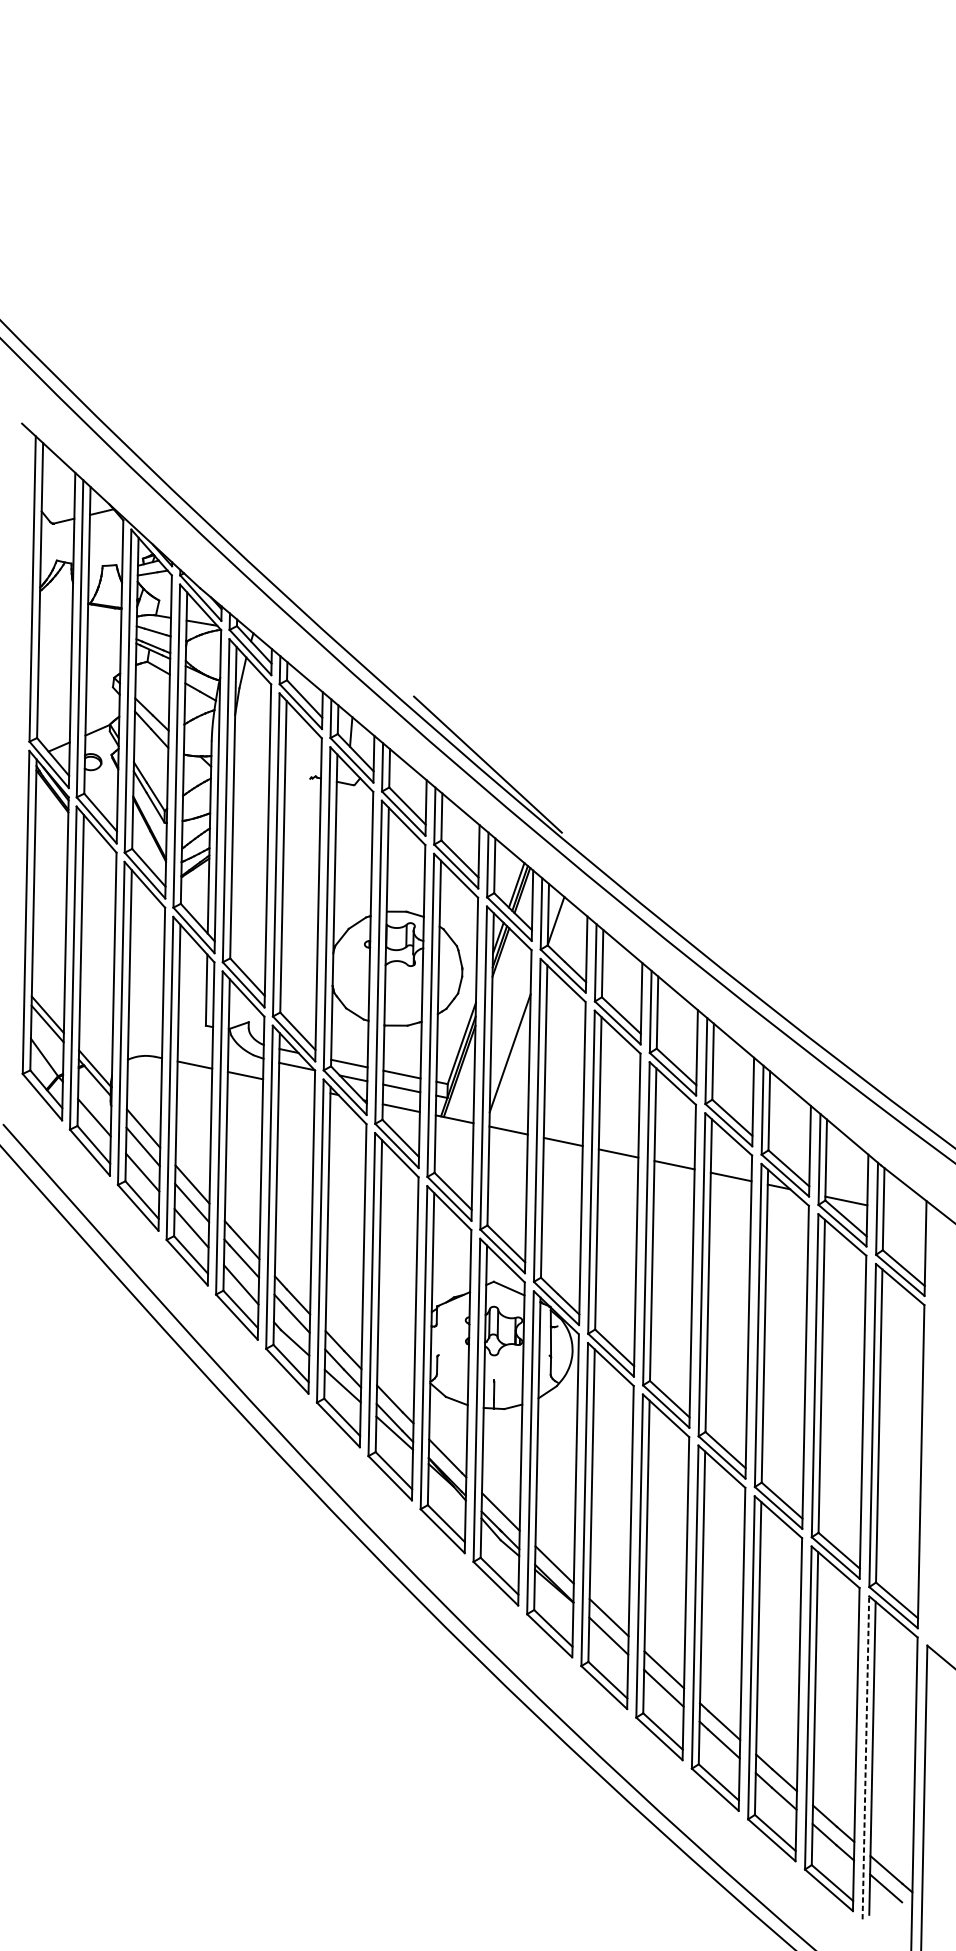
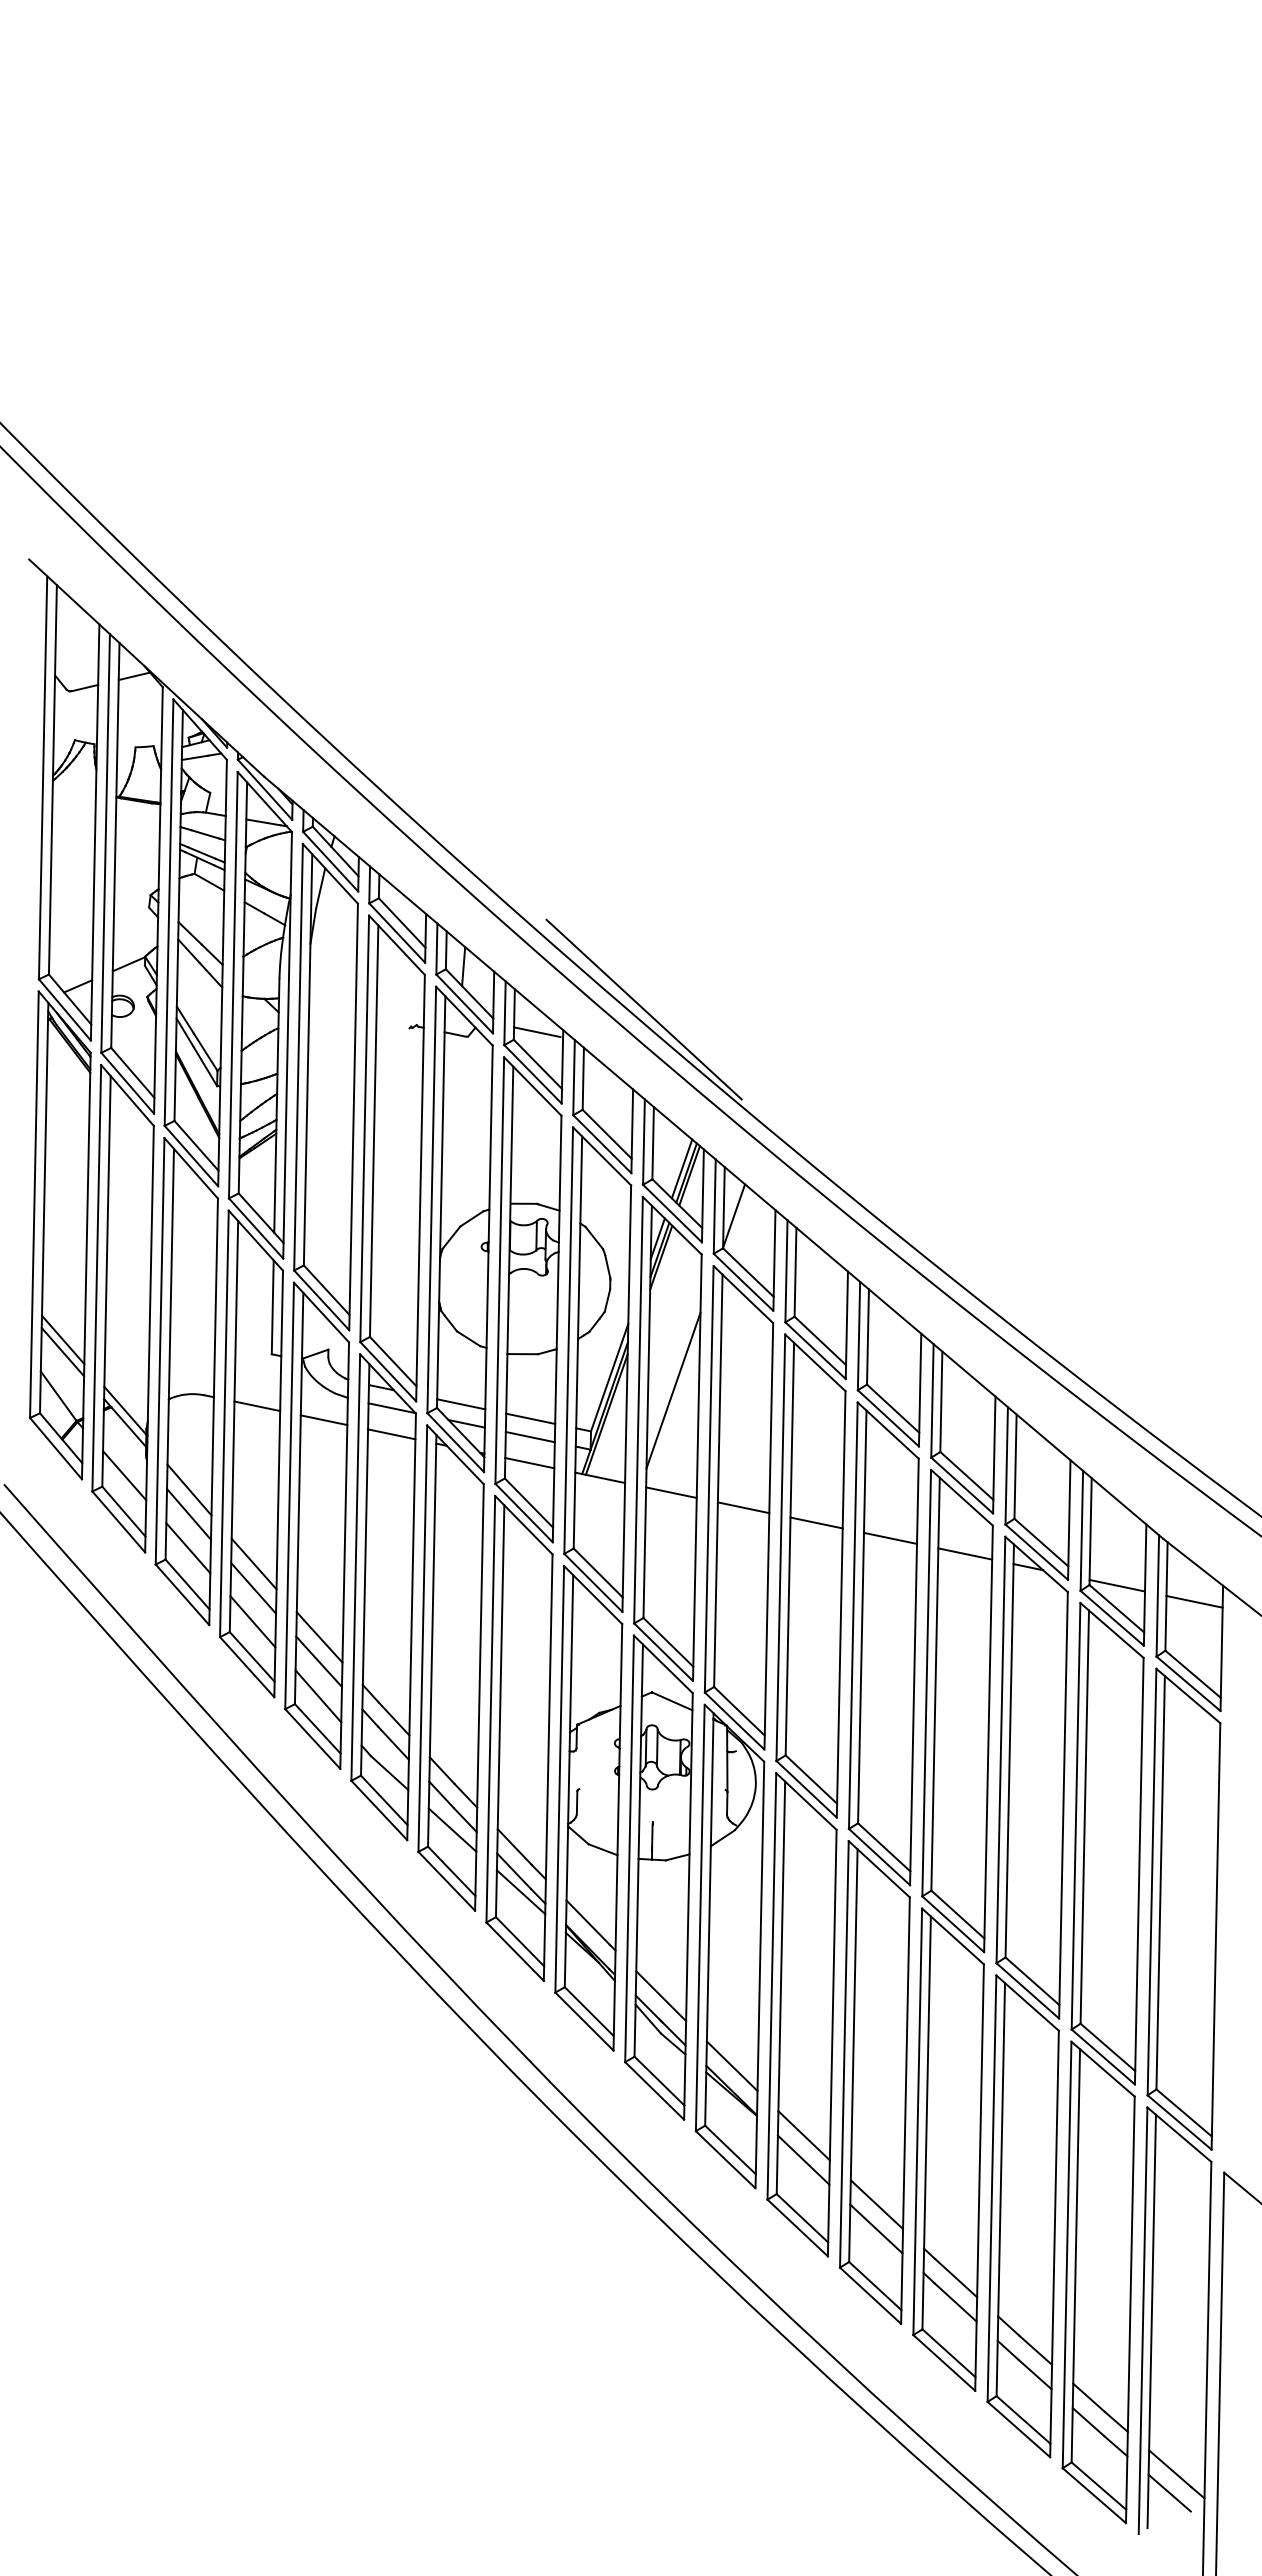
line: (407, 781) -> (537, 1032), added
line: (296, 1086) -> (391, 1434), added
line: (904, 1212) -> (1194, 1601), added
line: (866, 1757) -> (1143, 2320), dashed -> solid

